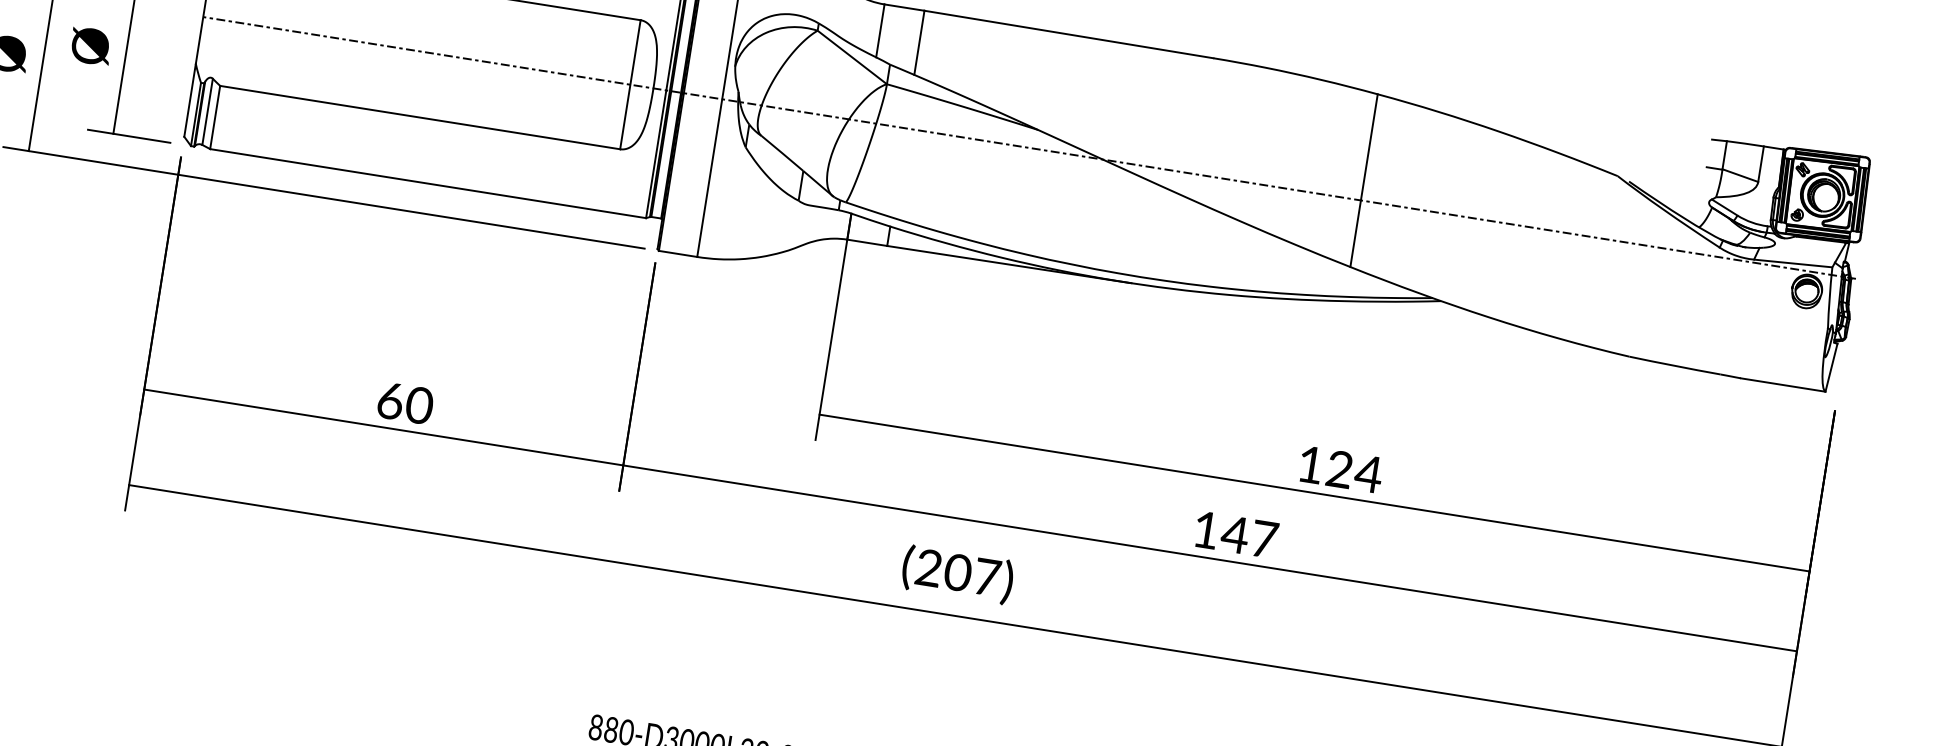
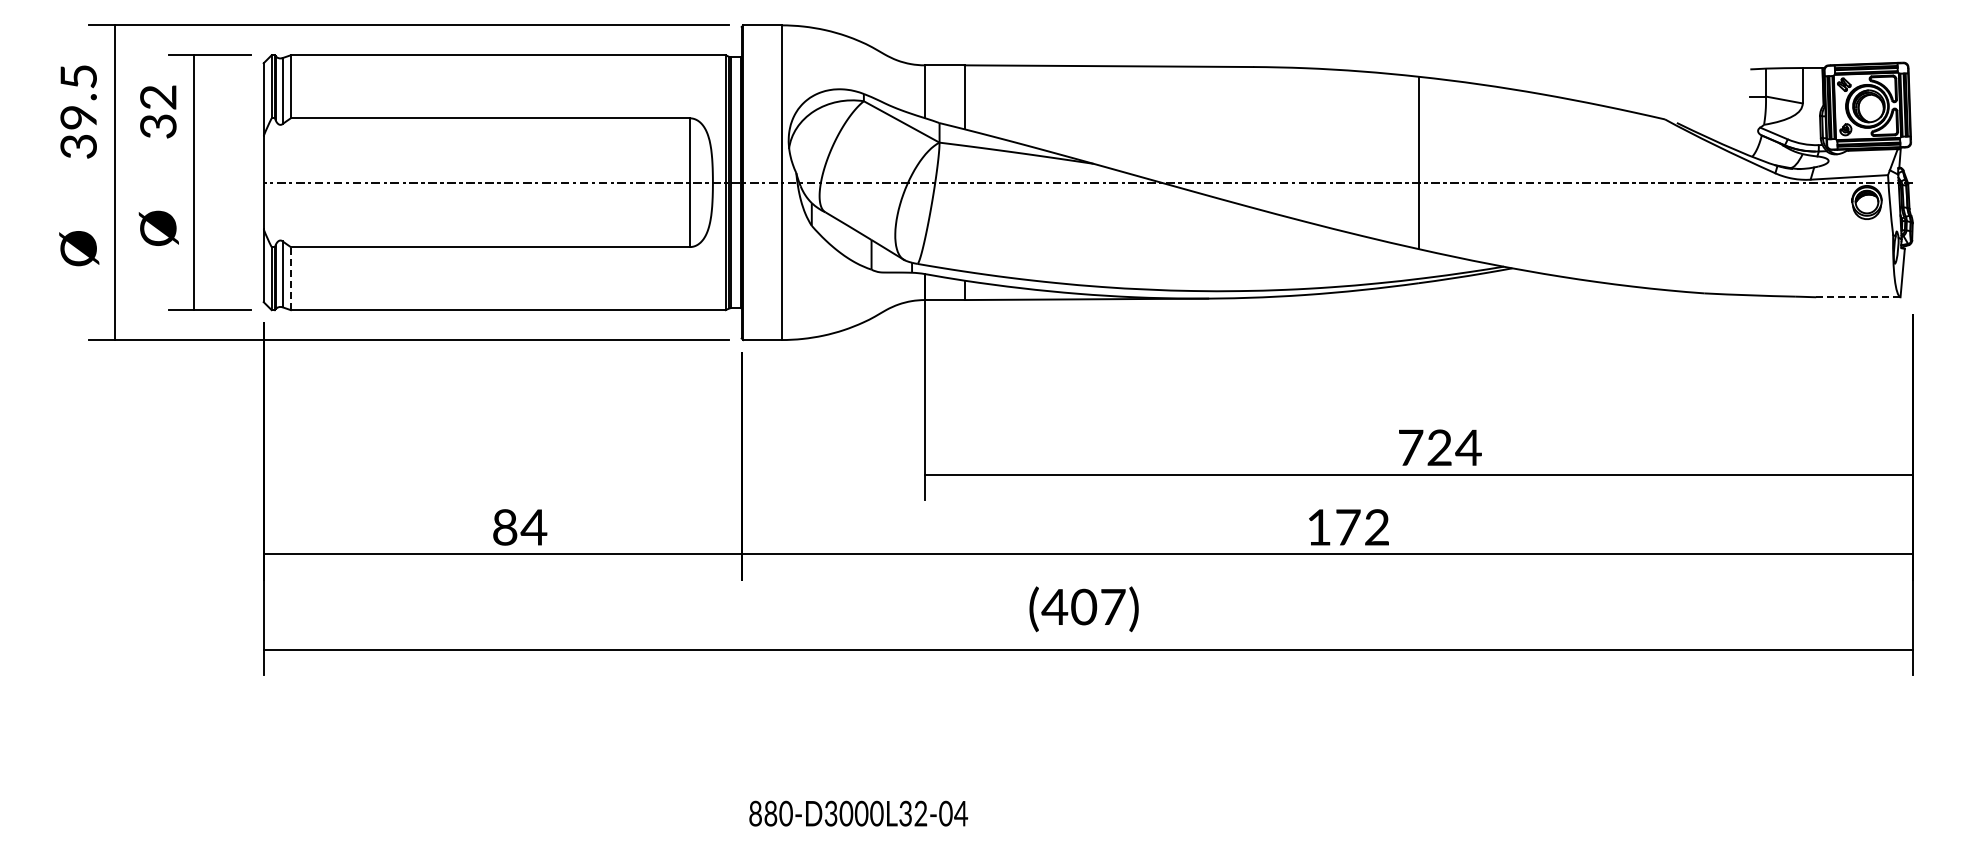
line: (214, 117) -> (290, 278), solid -> dashed
line: (1783, 385) -> (1858, 297), solid -> dashed
text: (405, 403) -> (520, 527), 60 -> 84
text: (1311, 464) -> (1411, 447), 124 -> 724
text: (1248, 536) -> (1361, 527), 147 -> 172
text: (928, 567) -> (1054, 606), (207) -> (407)

